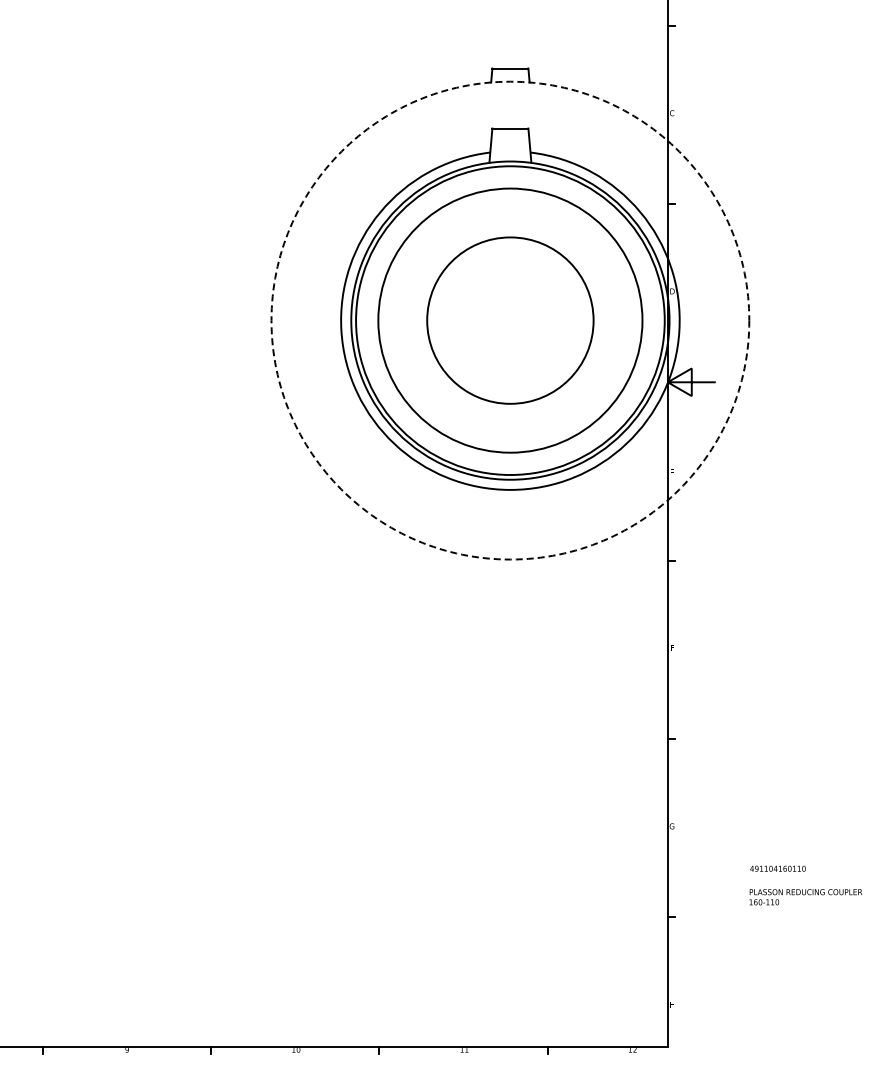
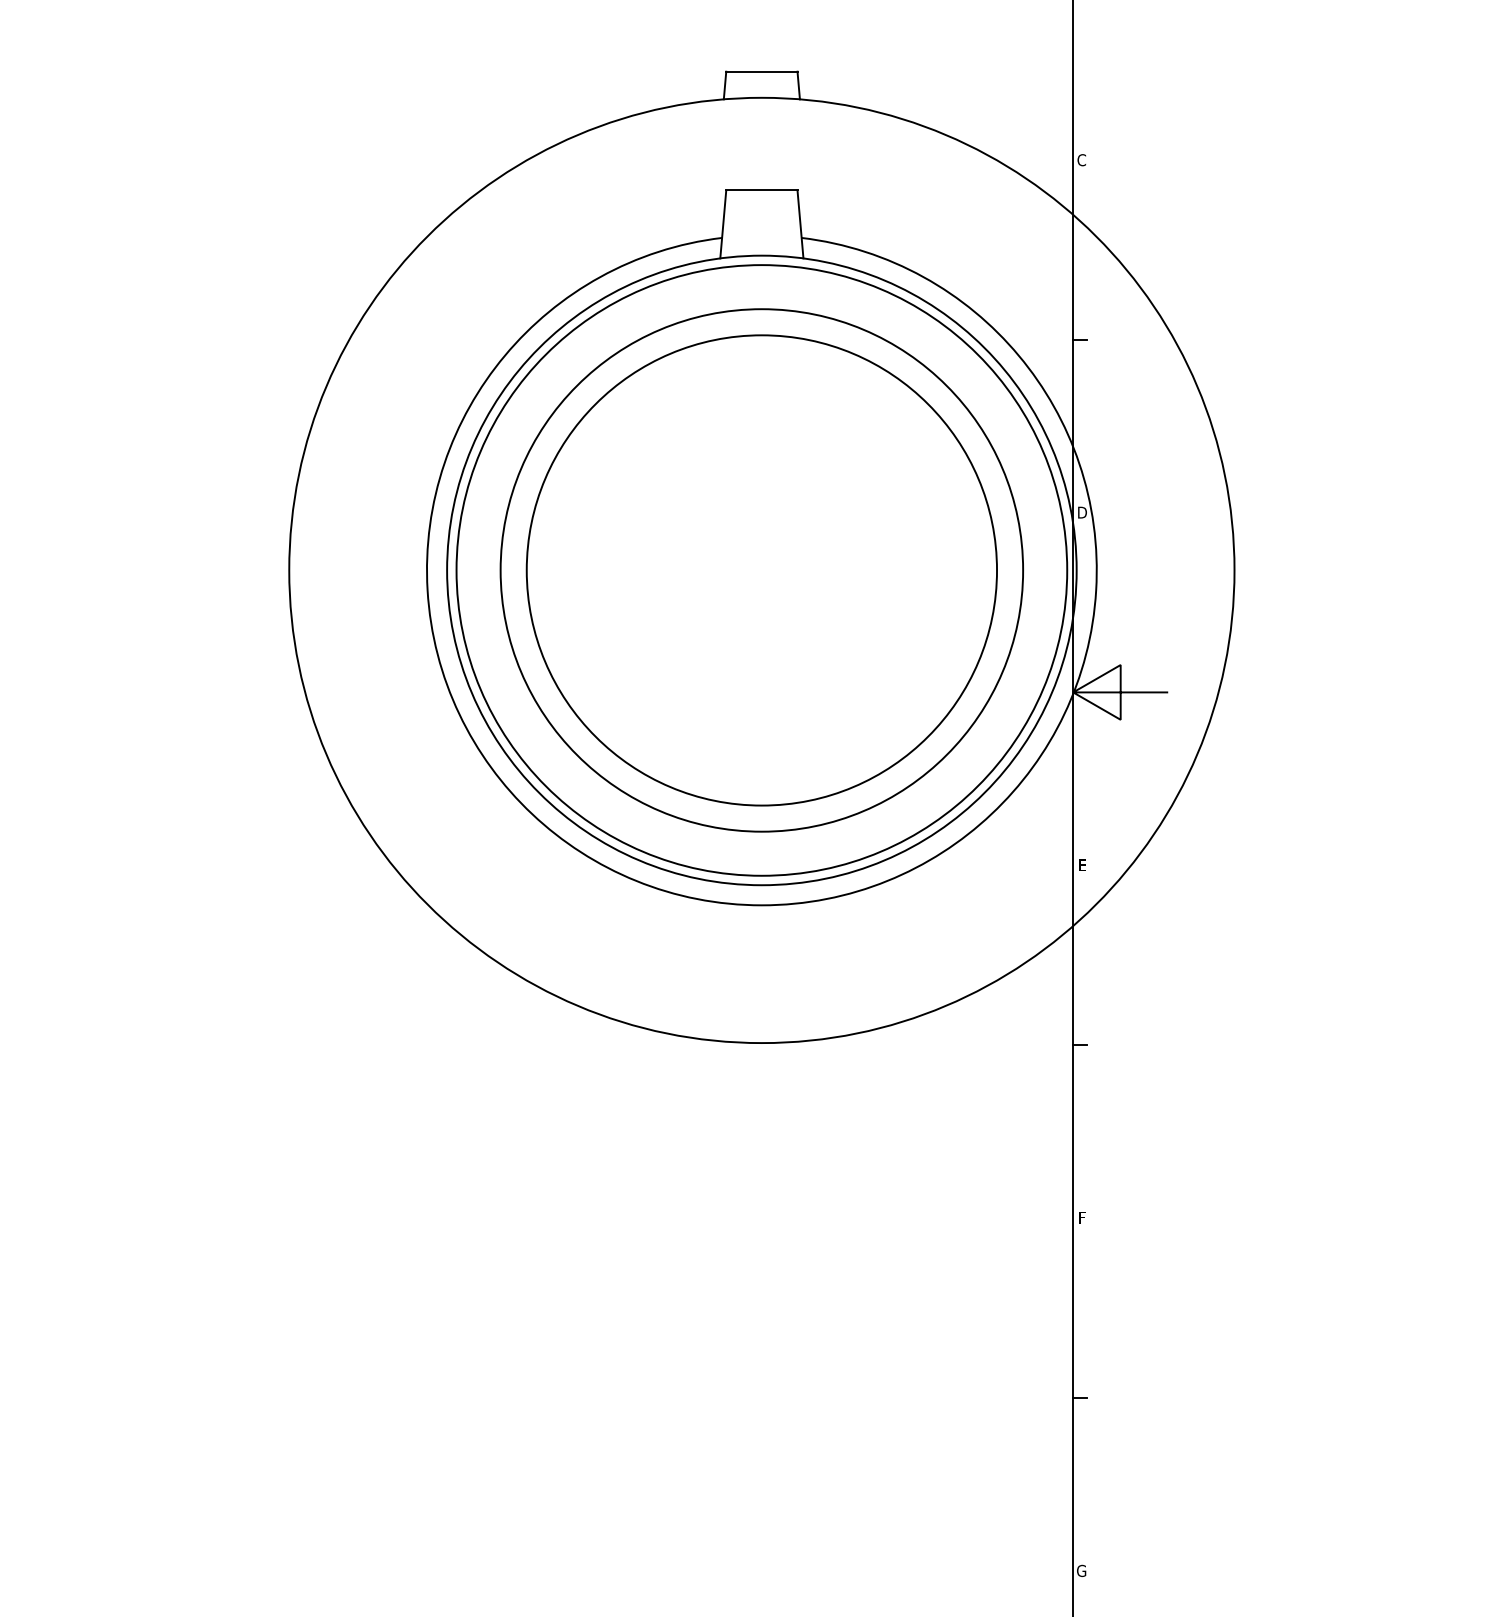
circle: (510, 320) -> (762, 570), dashed -> solid
circle: (510, 320) -> (762, 570), size x1.43

